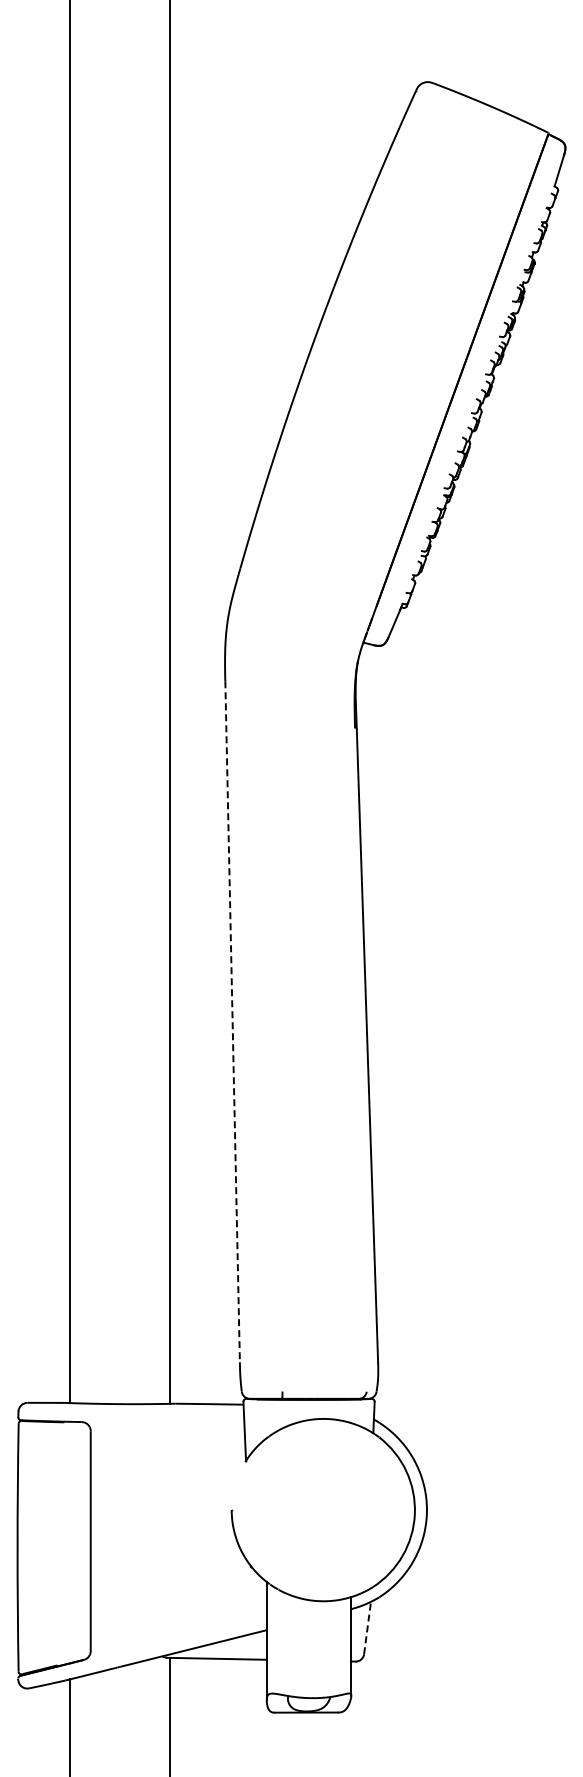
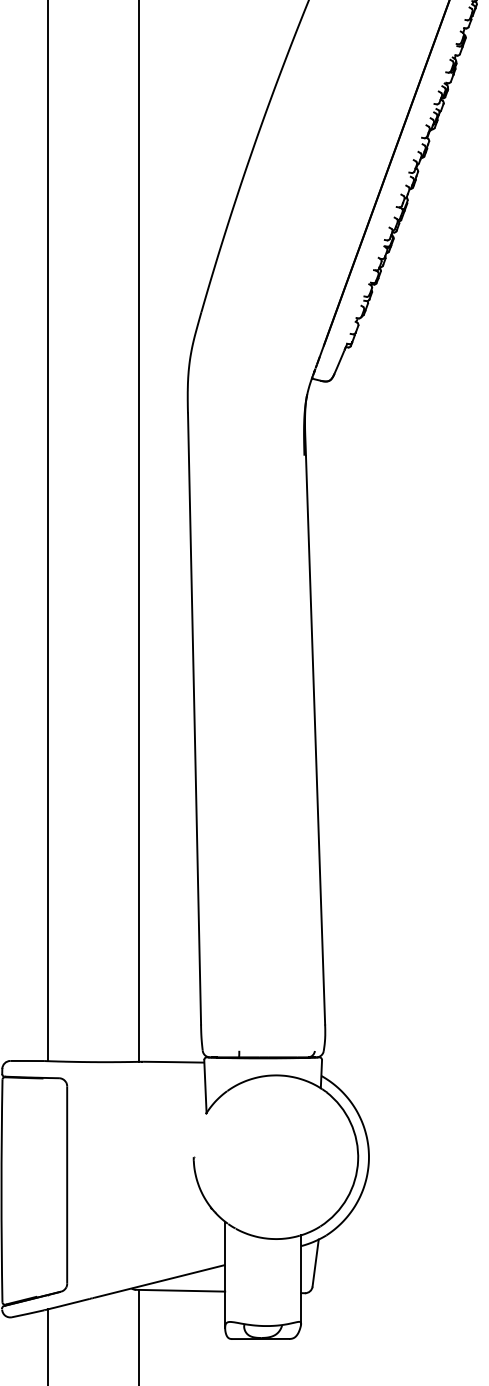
line: (232, 1021) -> (194, 718), dashed -> solid
line: (367, 1627) -> (315, 1262), dashed -> solid

